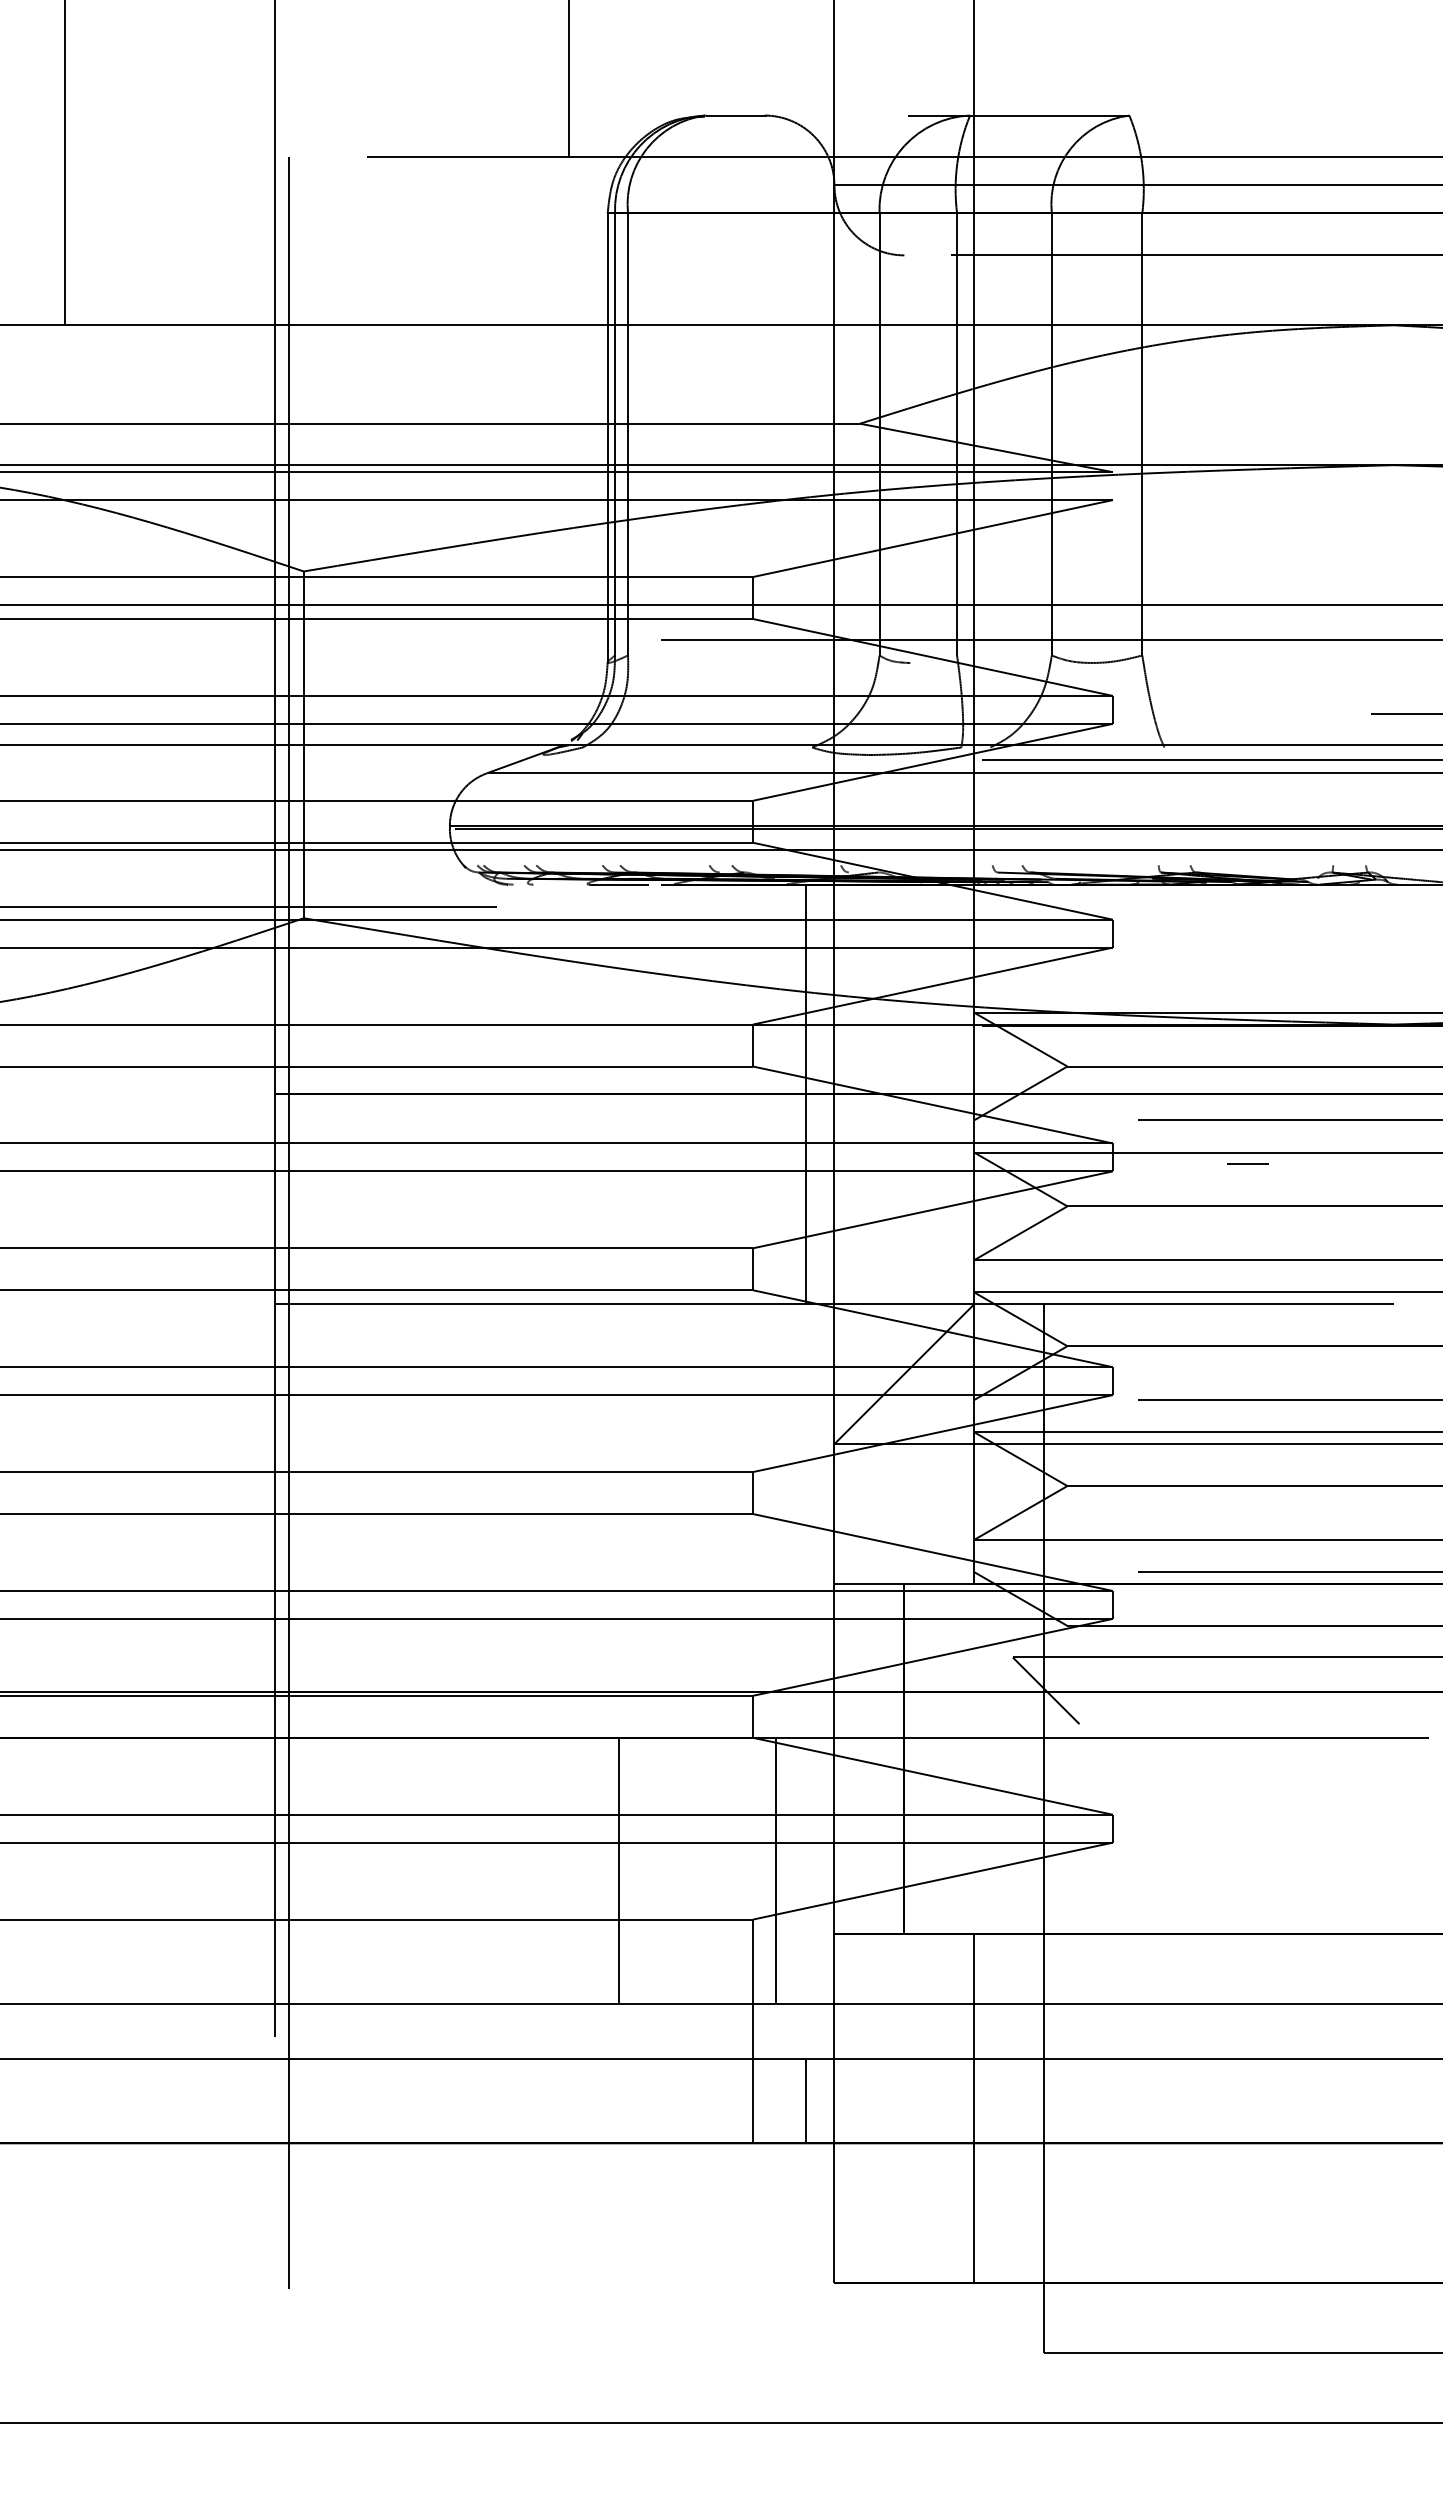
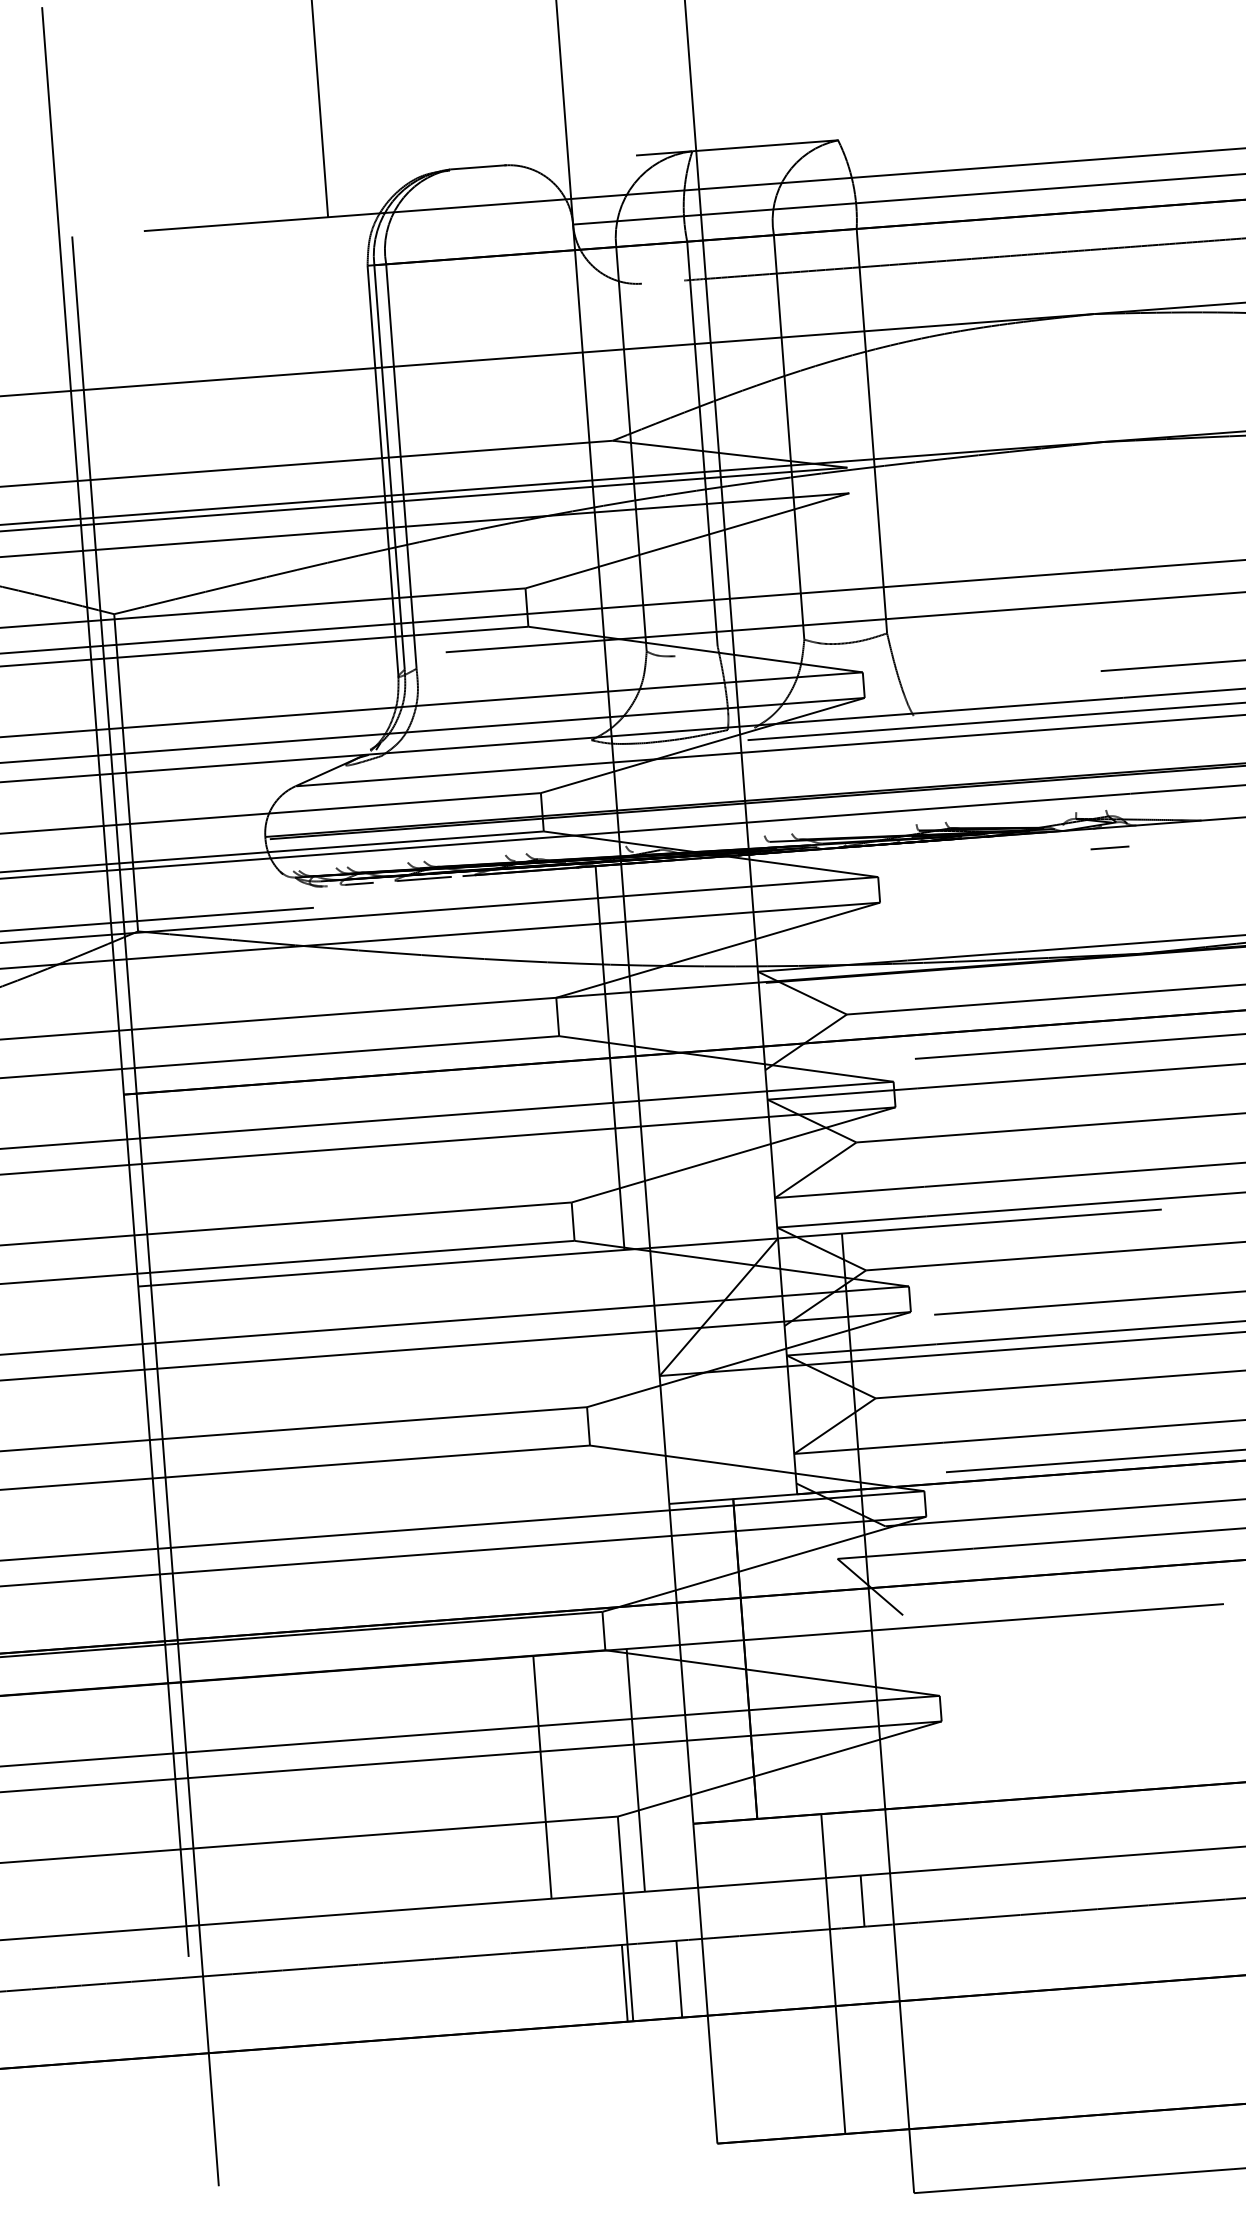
line: (548, 884) -> (359, 883), added
line: (1247, 1163) -> (1109, 847), moved
line: (619, 1870) -> (542, 1777), moved
line: (1012, 2031) -> (862, 1901), added
line: (746, 2101) -> (624, 1983), added

